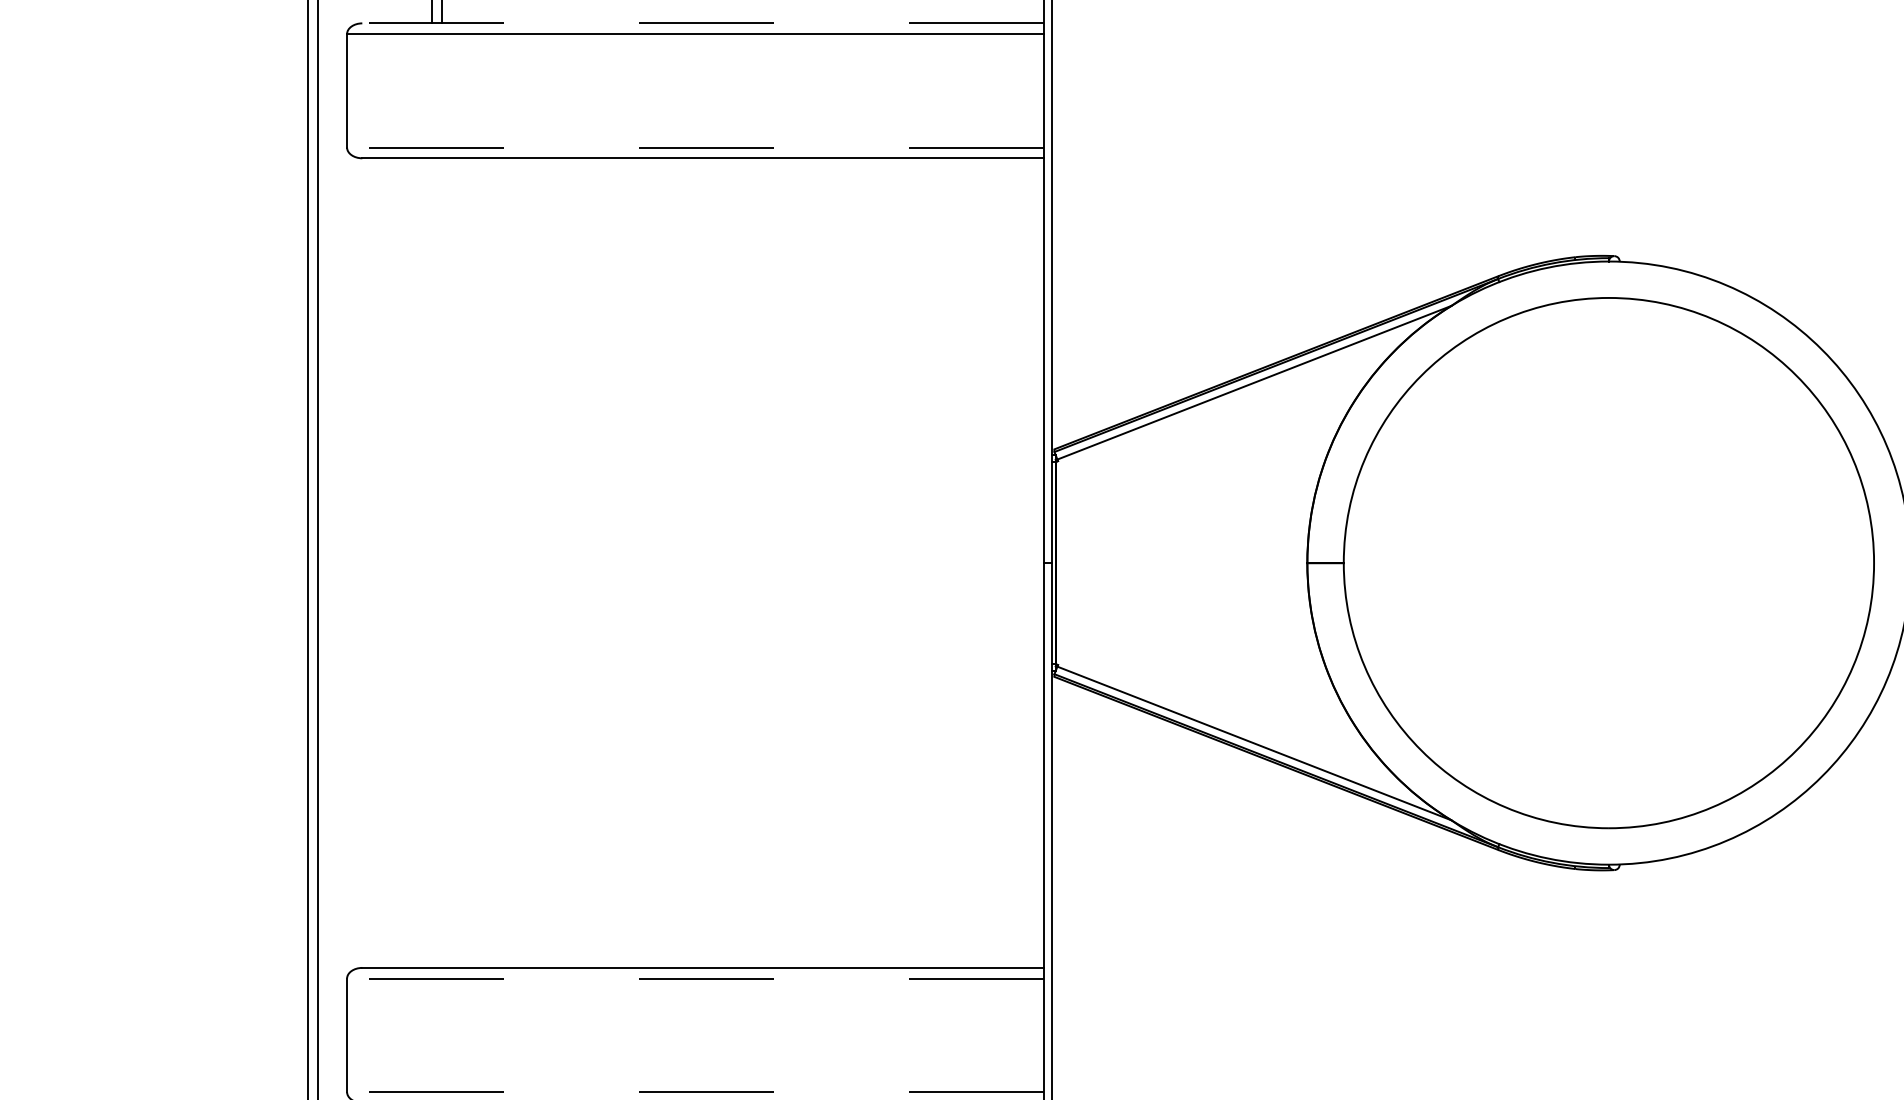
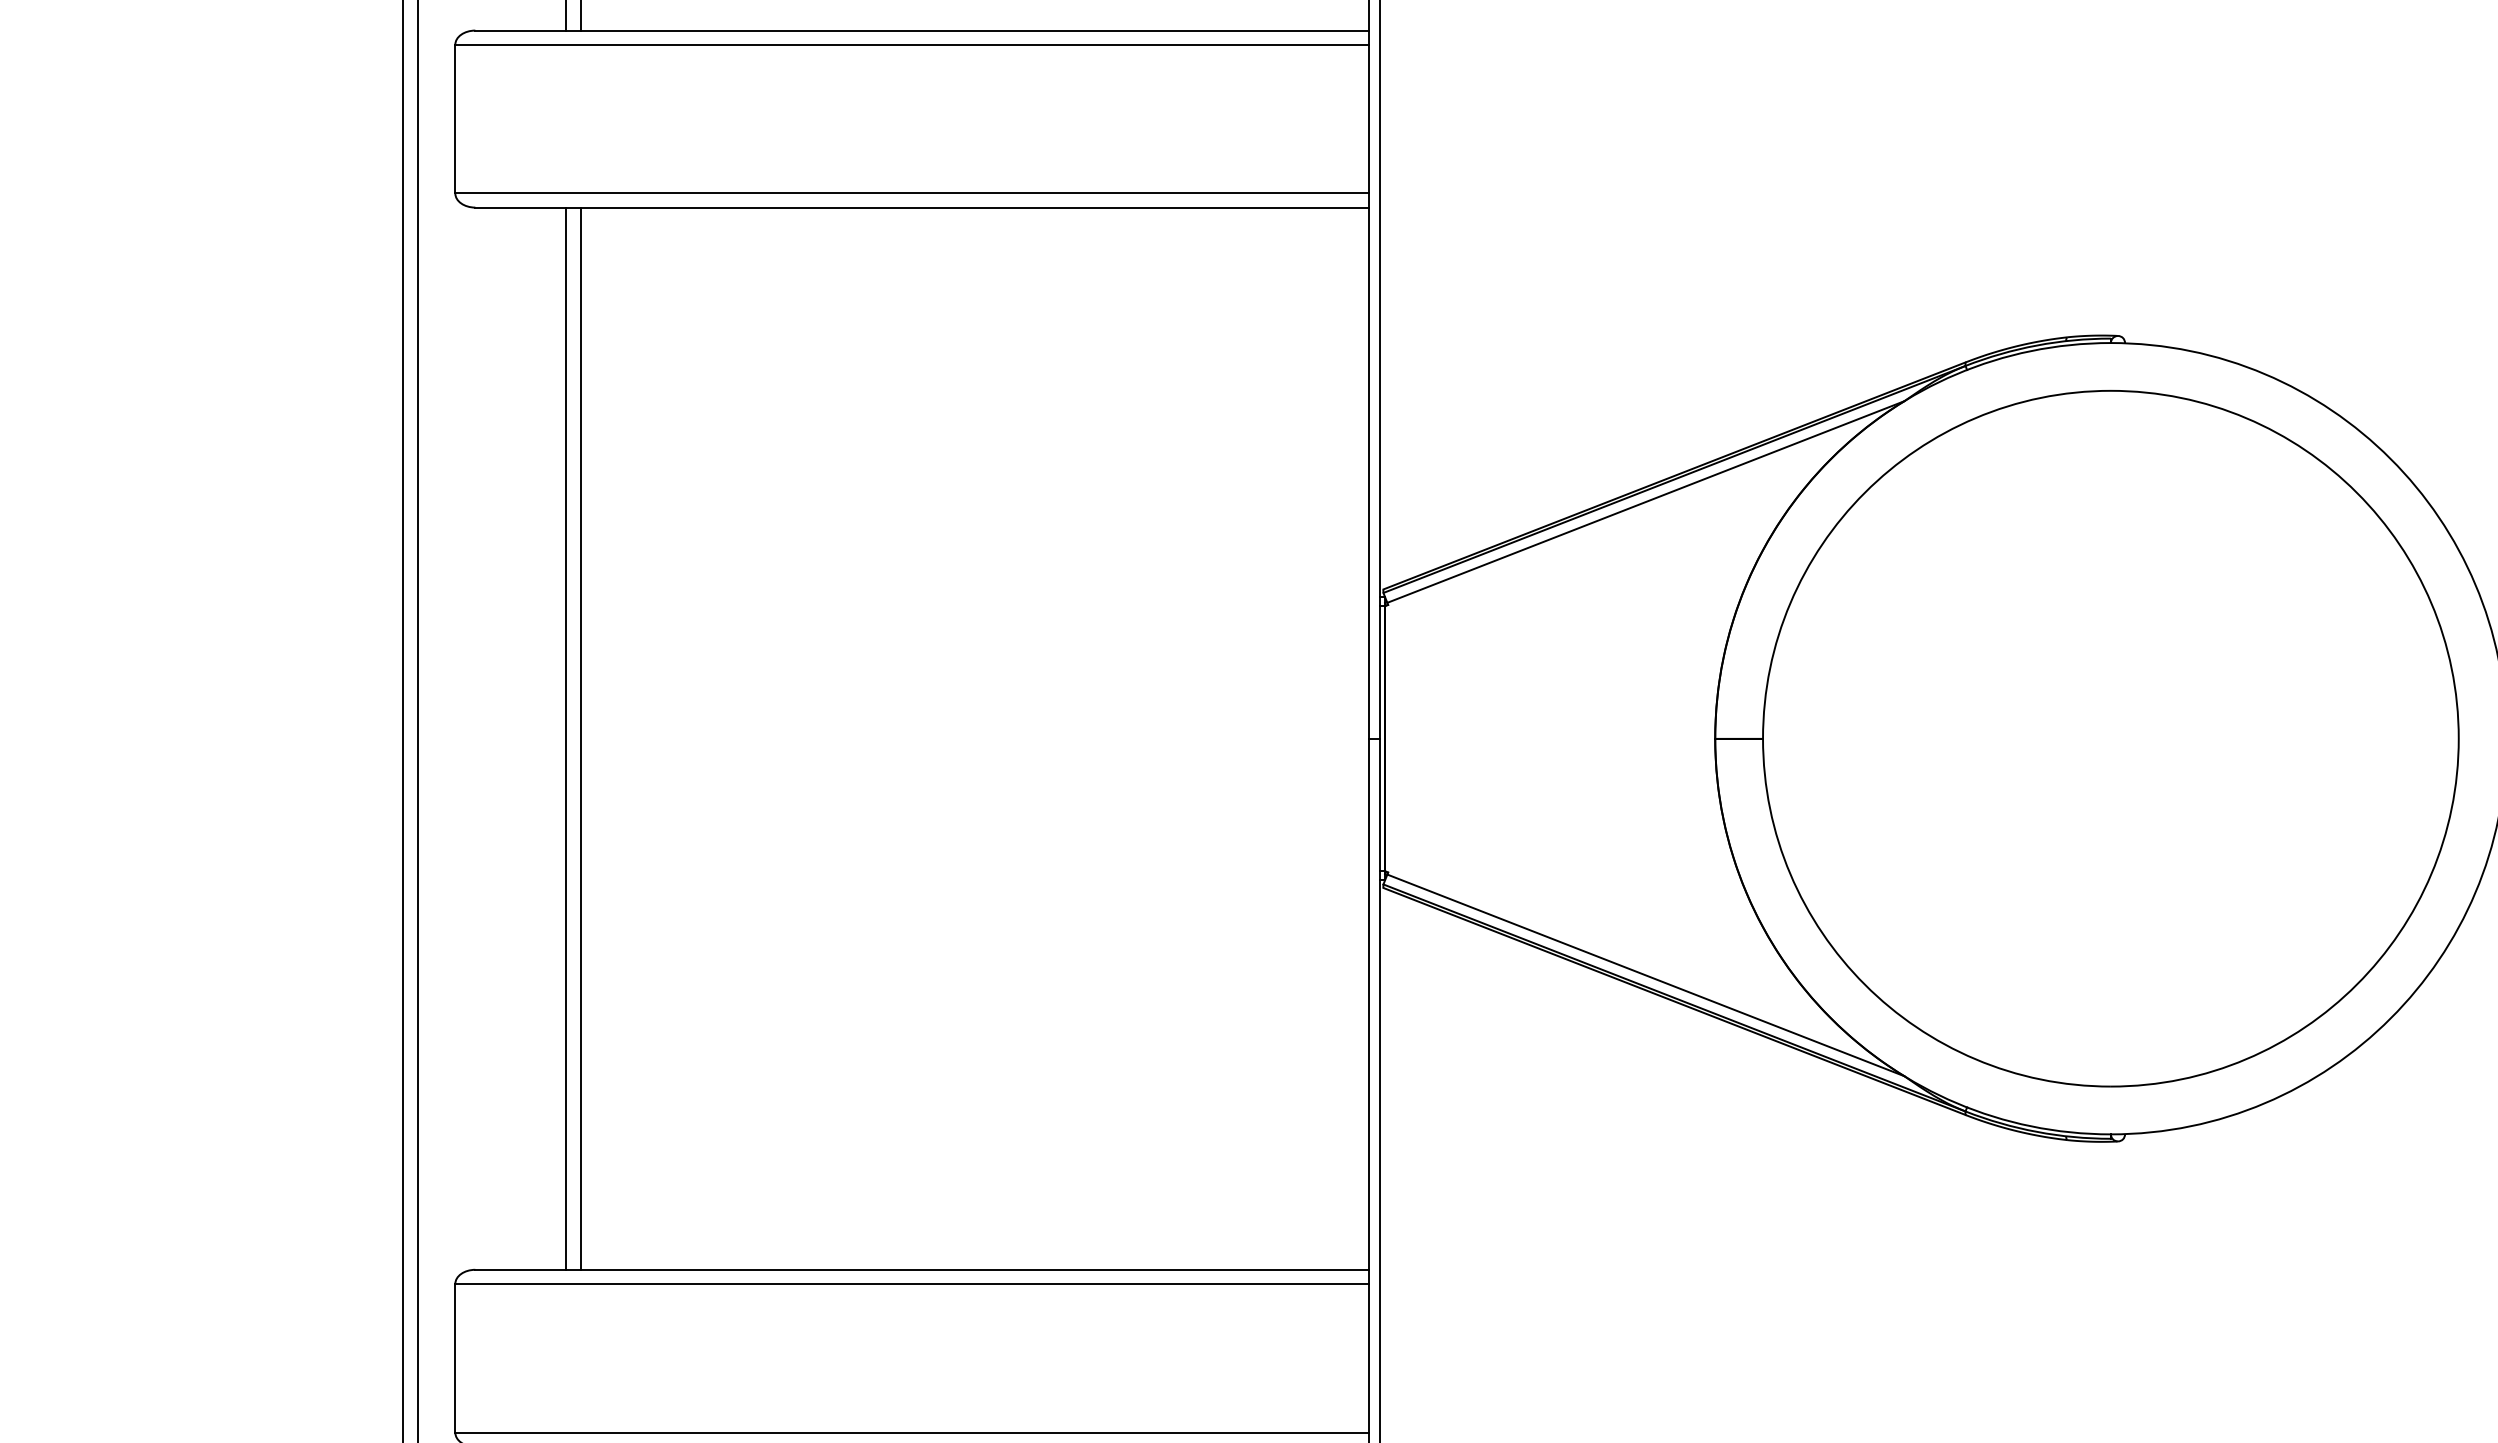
line: (703, 23) -> (922, 30), dashed -> solid
line: (695, 147) -> (912, 193), dashed -> solid
line: (431, 562) -> (566, 738), added
line: (442, 562) -> (580, 738), added
line: (695, 978) -> (912, 1283), dashed -> solid
line: (695, 1091) -> (912, 1432), dashed -> solid

